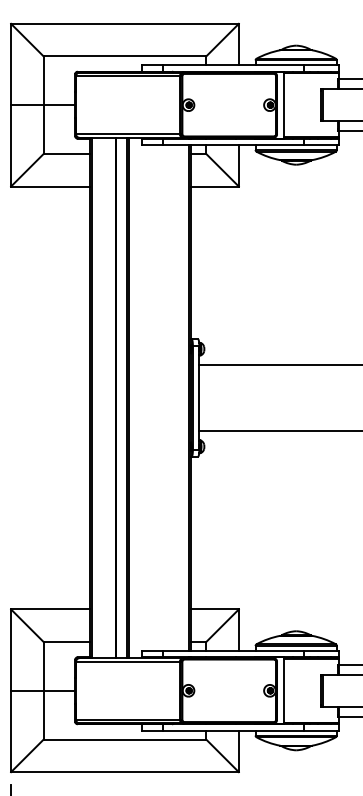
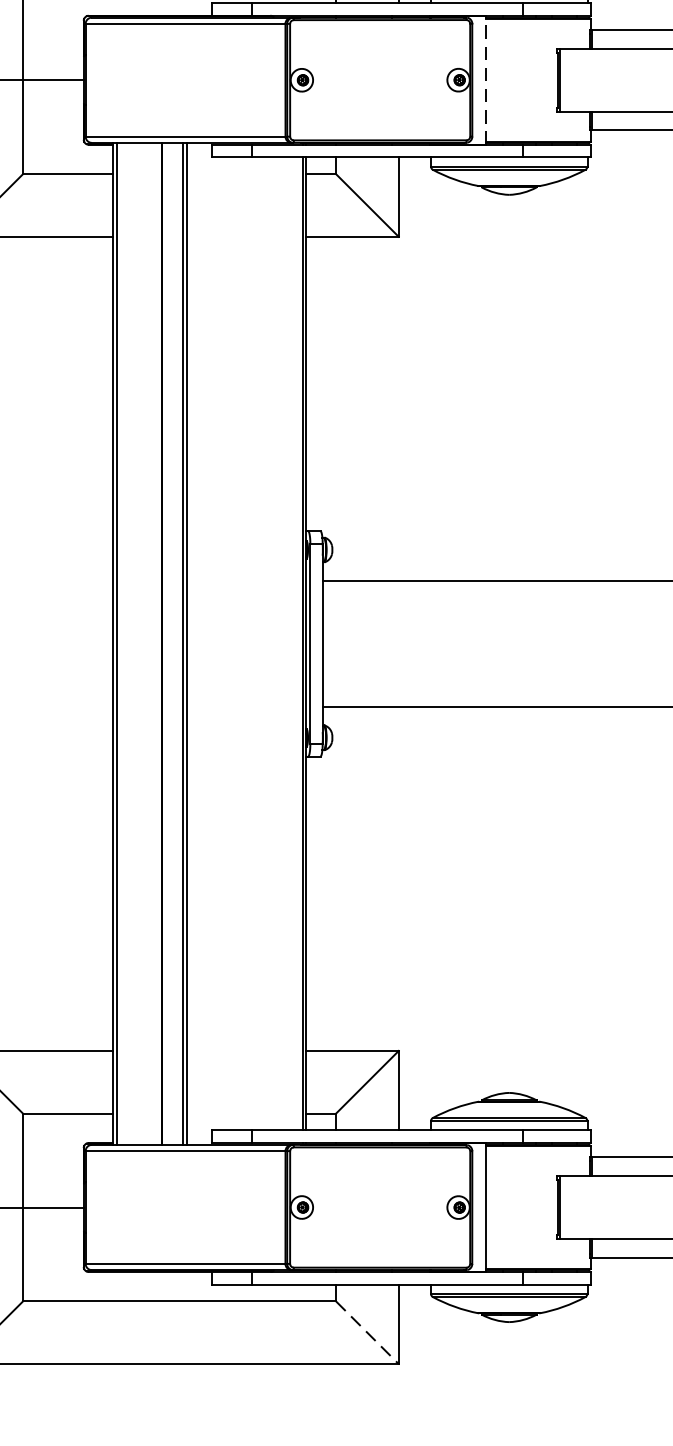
line: (284, 105) -> (486, 80), solid -> dashed
line: (222, 756) -> (367, 1334), solid -> dashed

